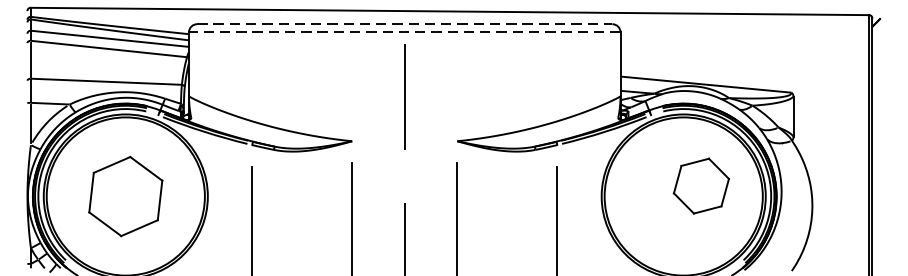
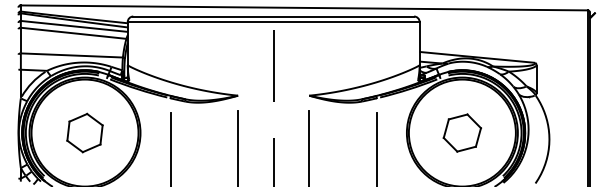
line: (405, 24) -> (274, 16), dashed -> solid
line: (404, 33) -> (273, 22), dashed -> solid
part: (700, 185) -> (461, 132), moved
part: (125, 195) -> (84, 132), size x0.71

